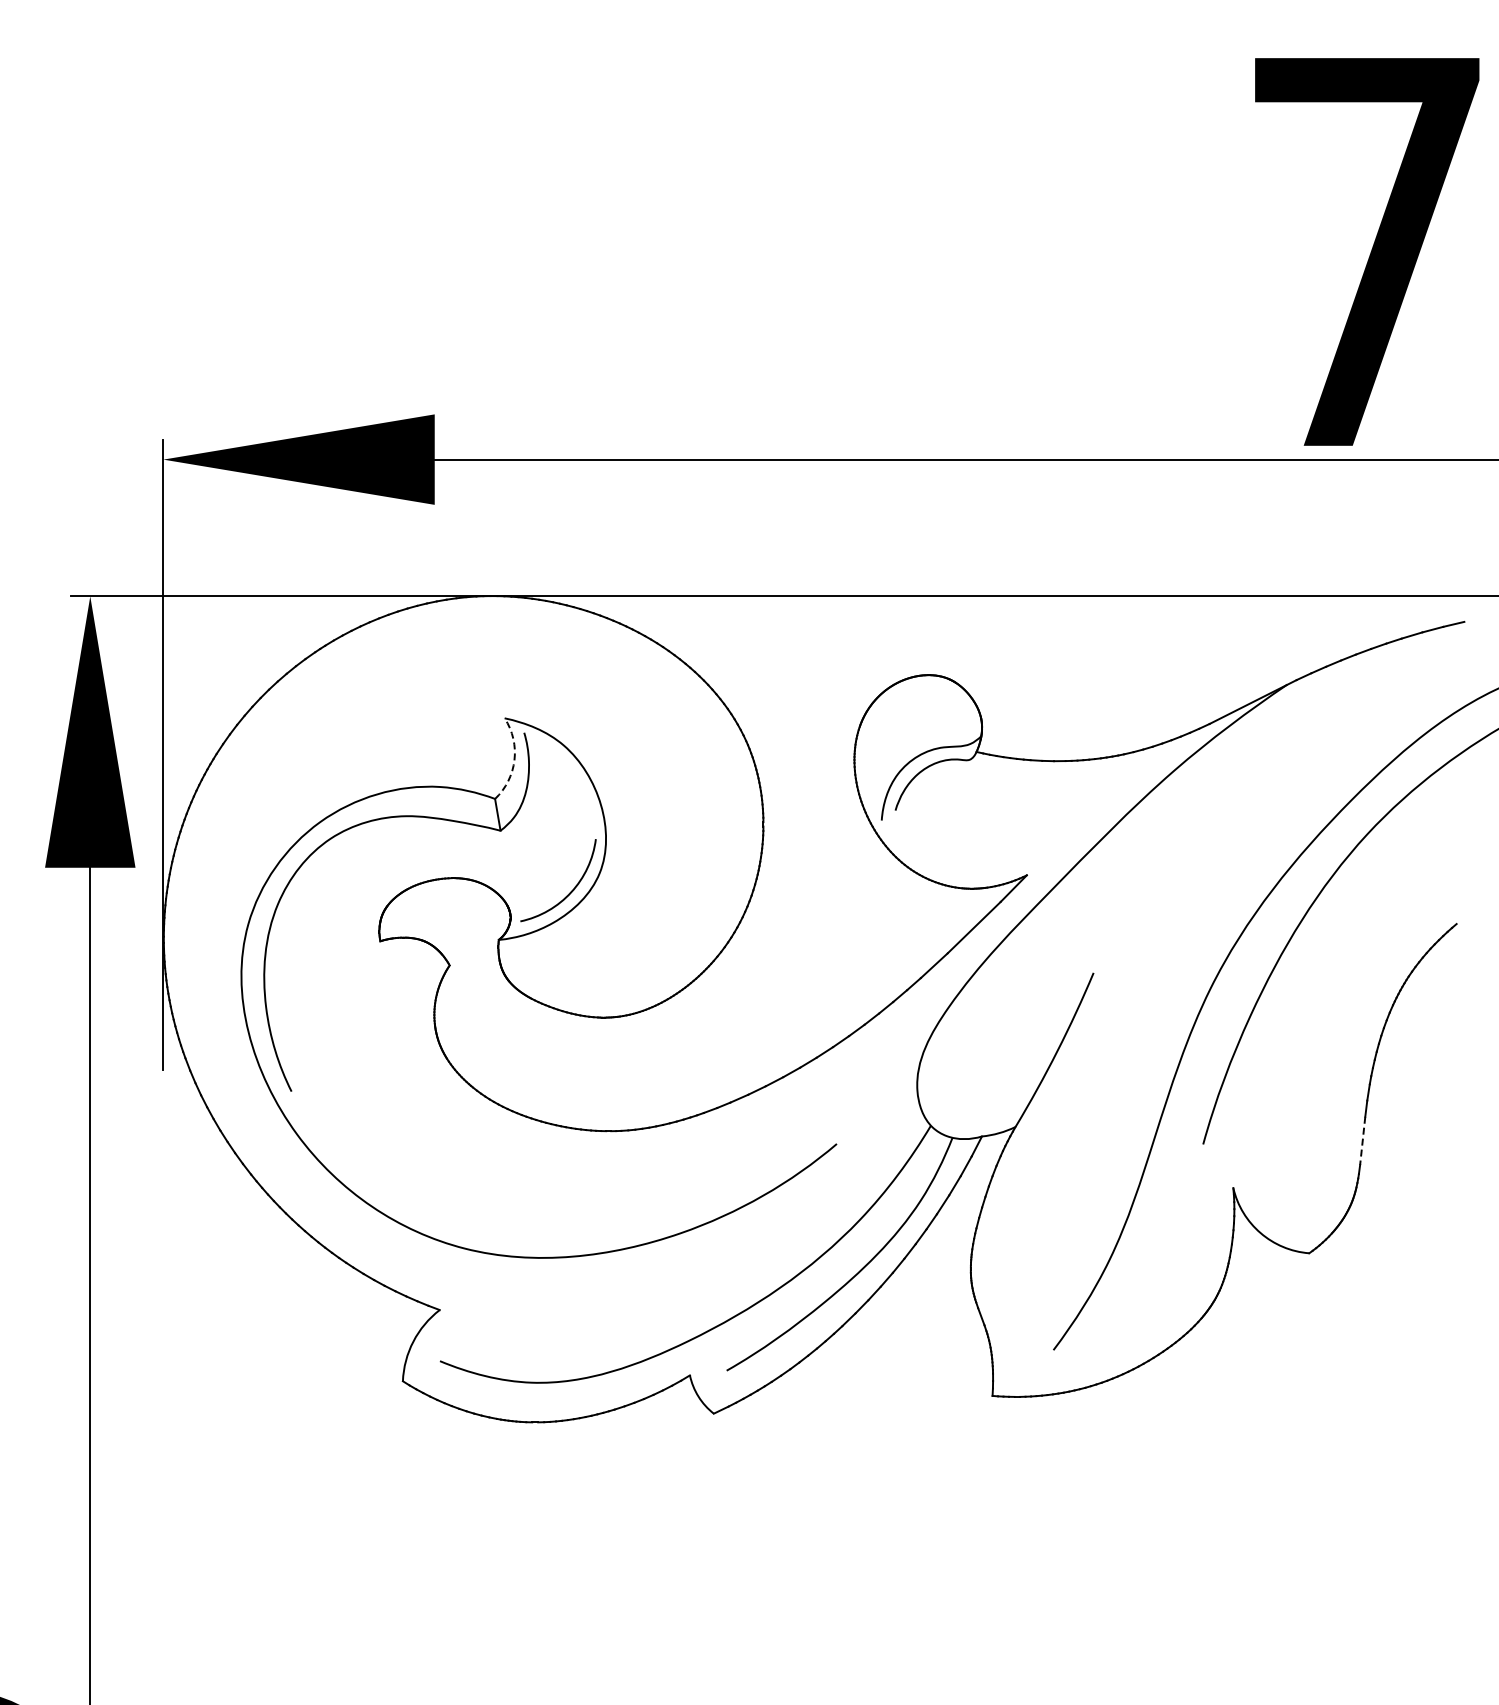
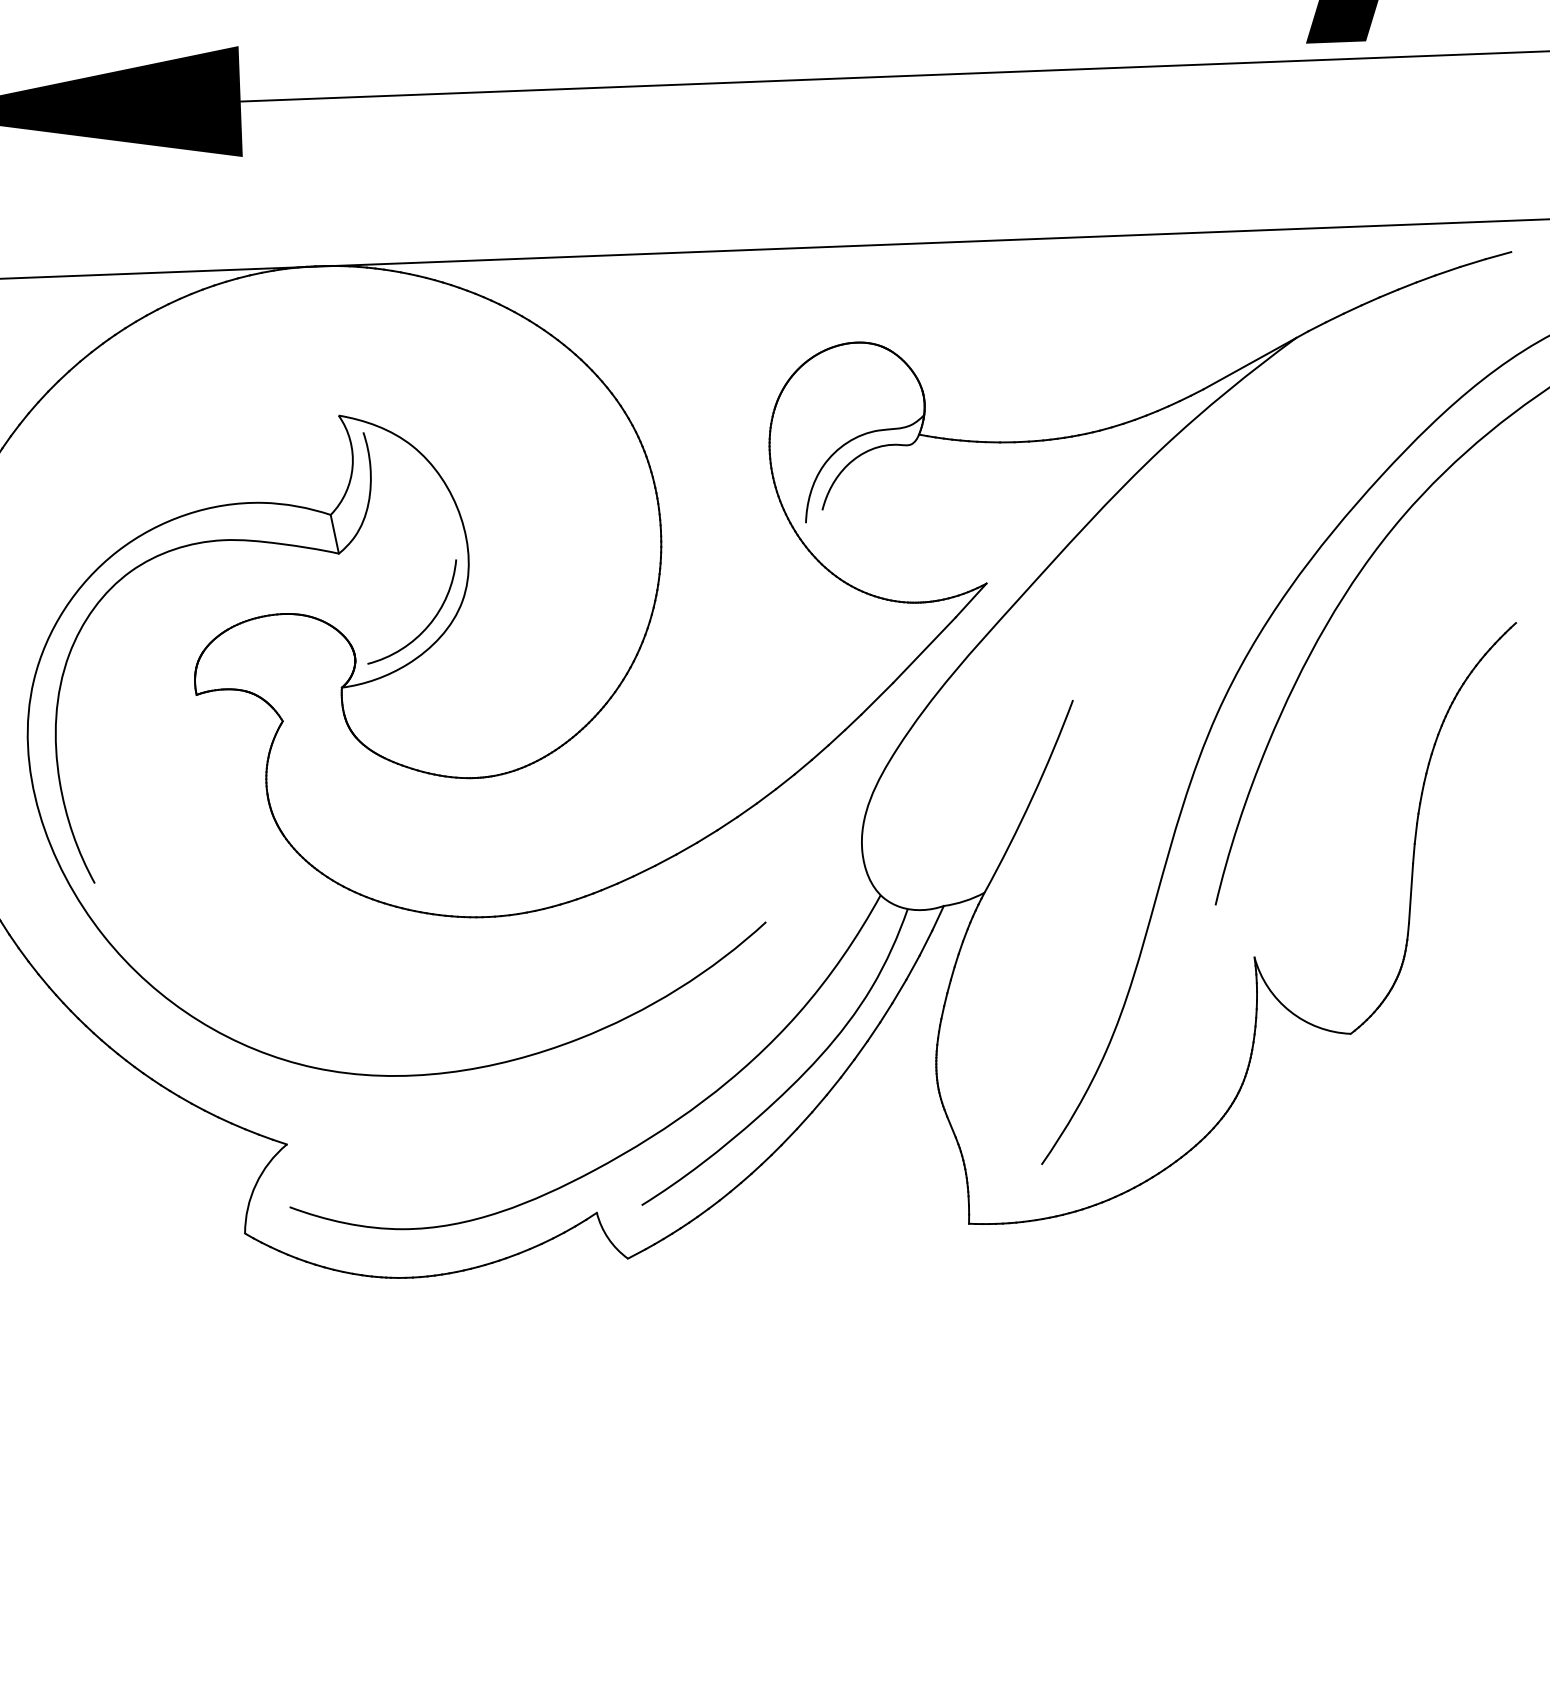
arc: (514, 760) -> (352, 466), dashed -> solid
line: (1362, 1141) -> (1410, 894), dashed -> solid

